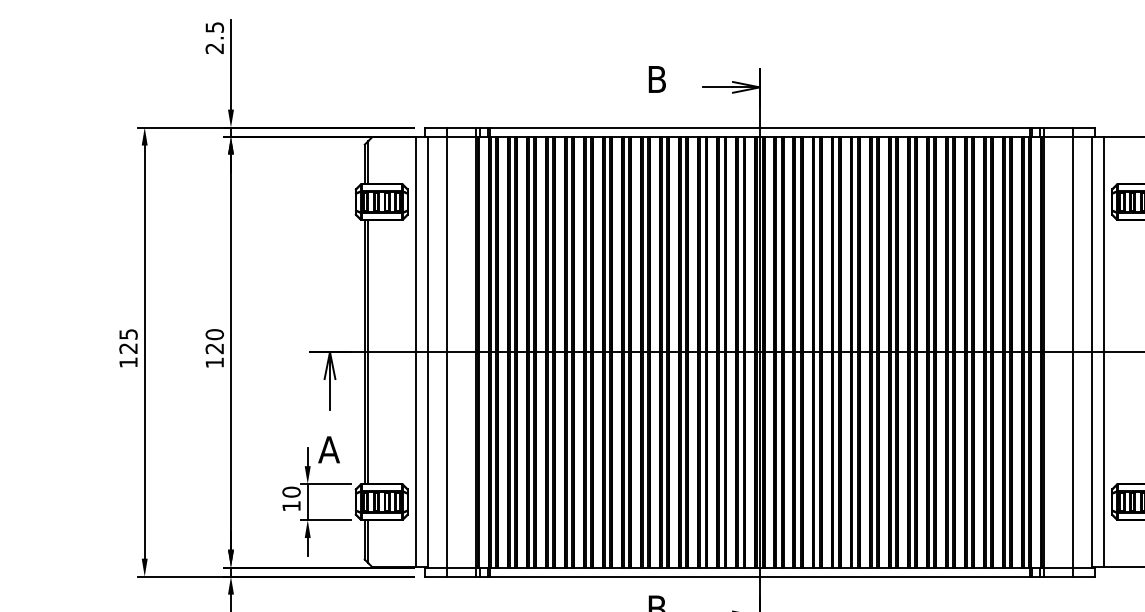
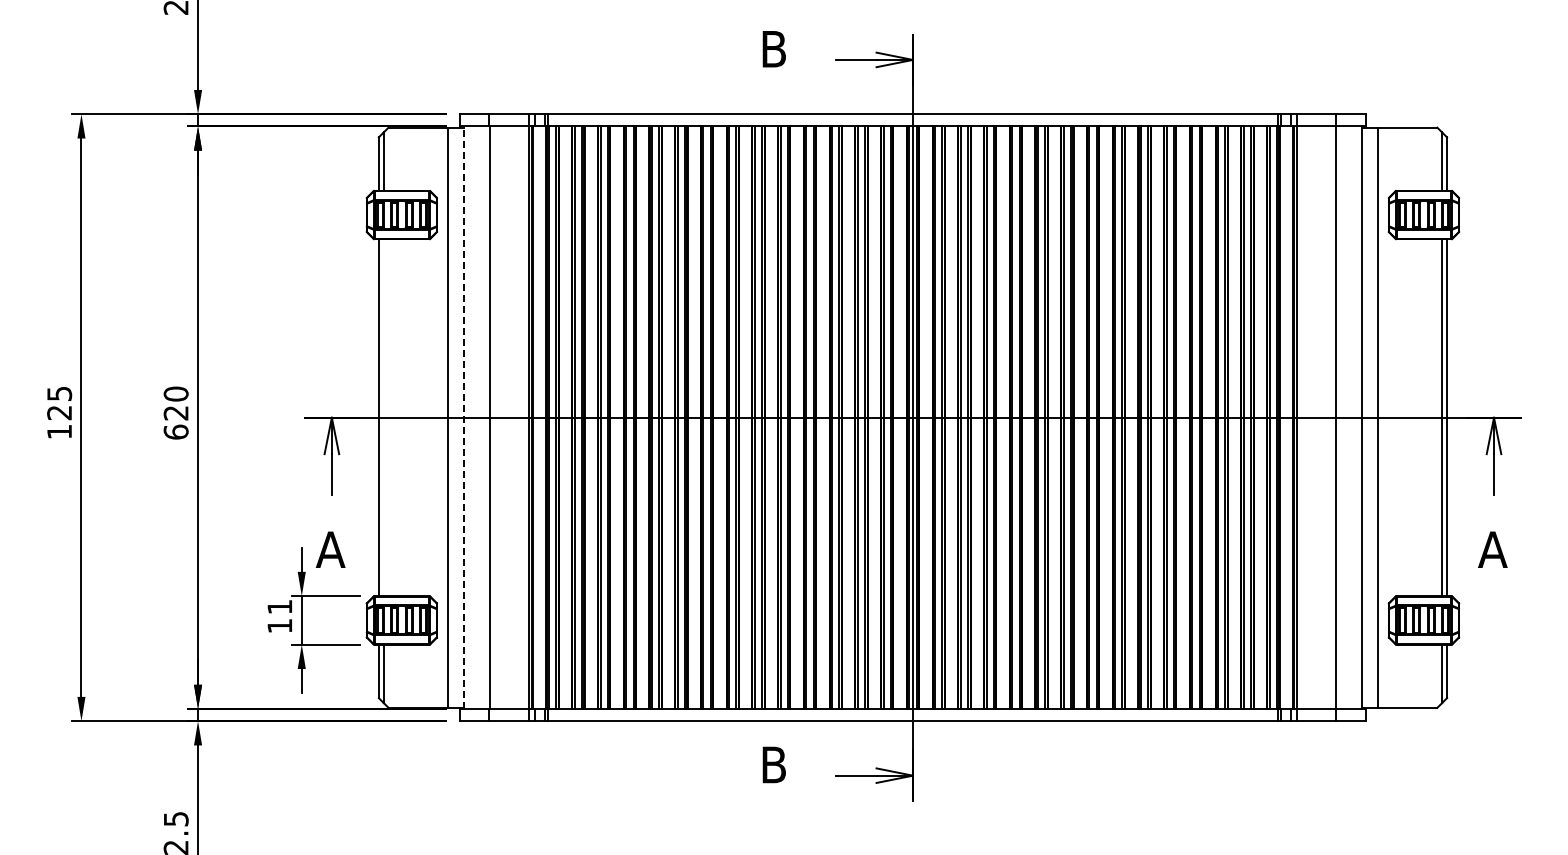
line: (368, 351) -> (383, 417), removed
line: (427, 351) -> (463, 417), solid -> dashed
text: (214, 362) -> (175, 431), 120 -> 620
text: (291, 491) -> (279, 606), 10 -> 11

